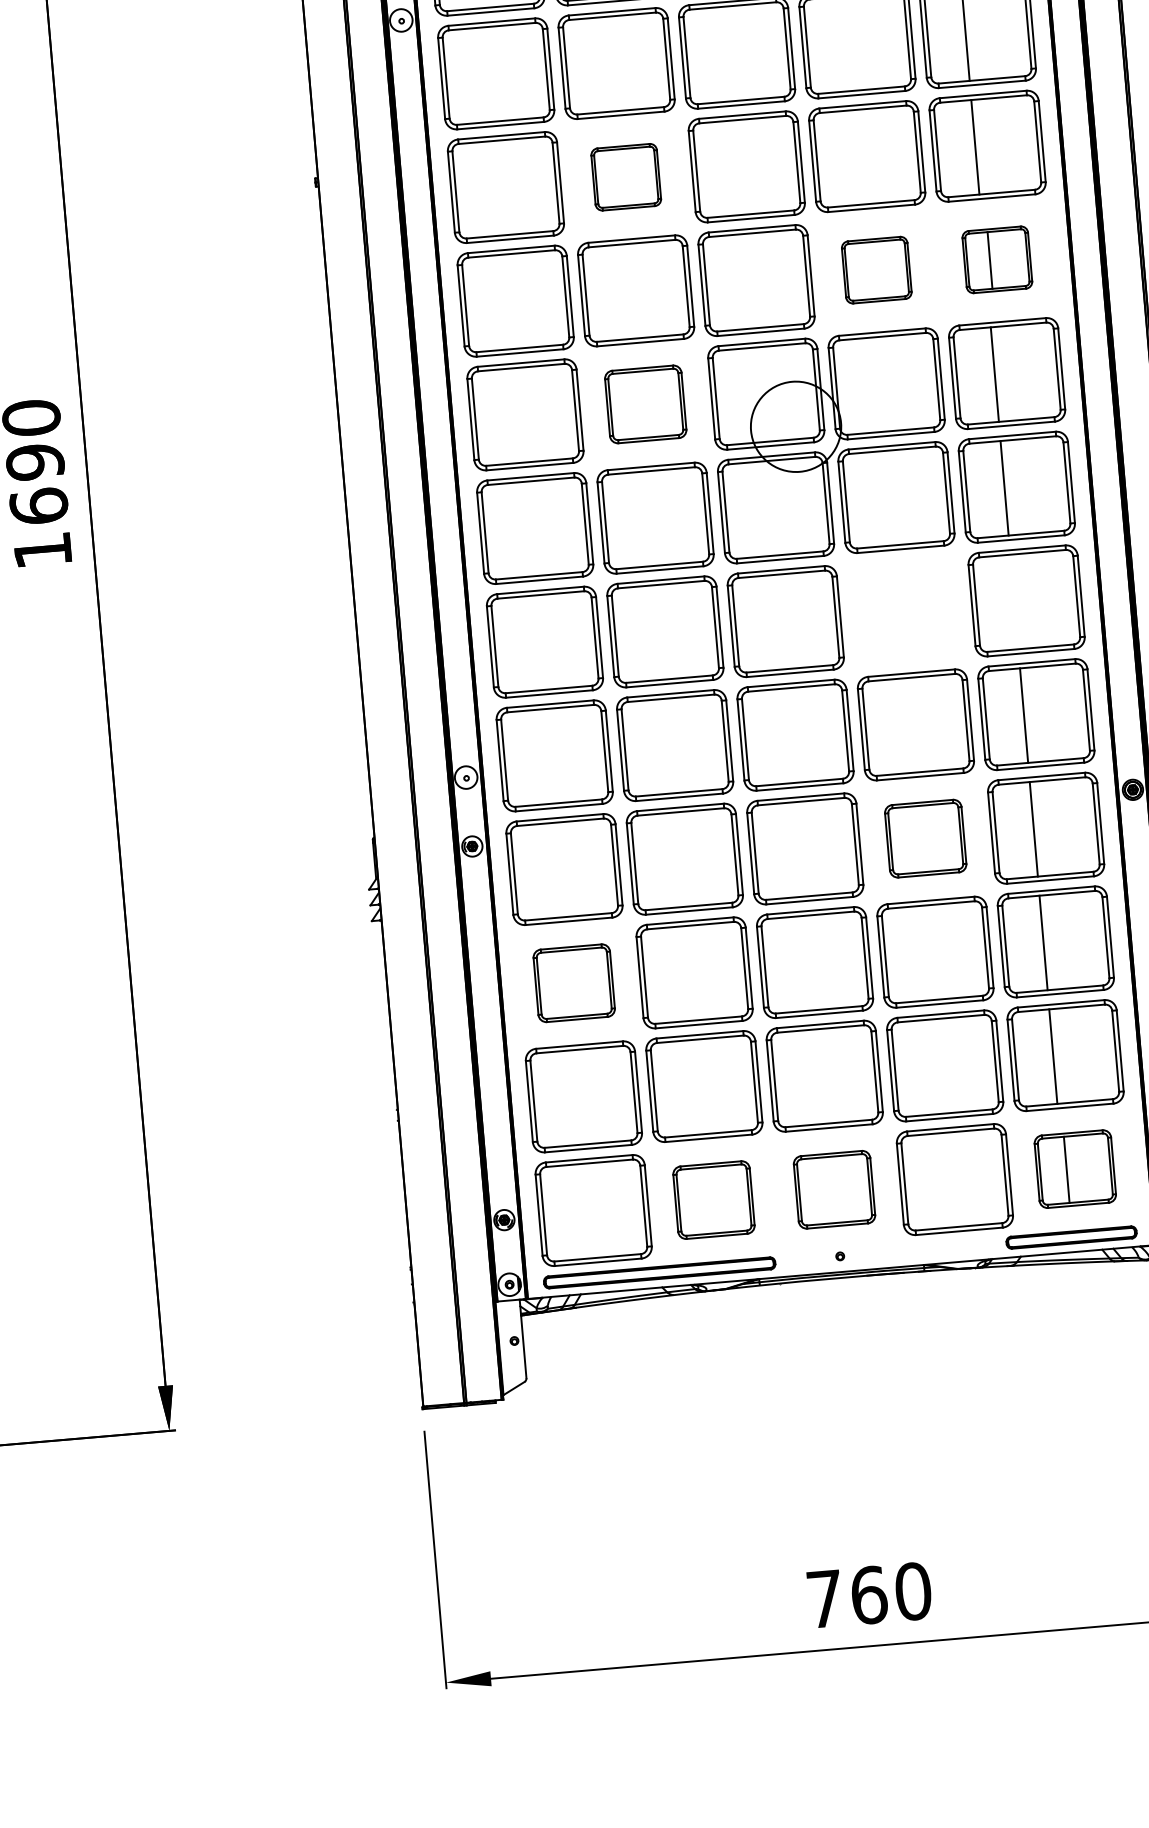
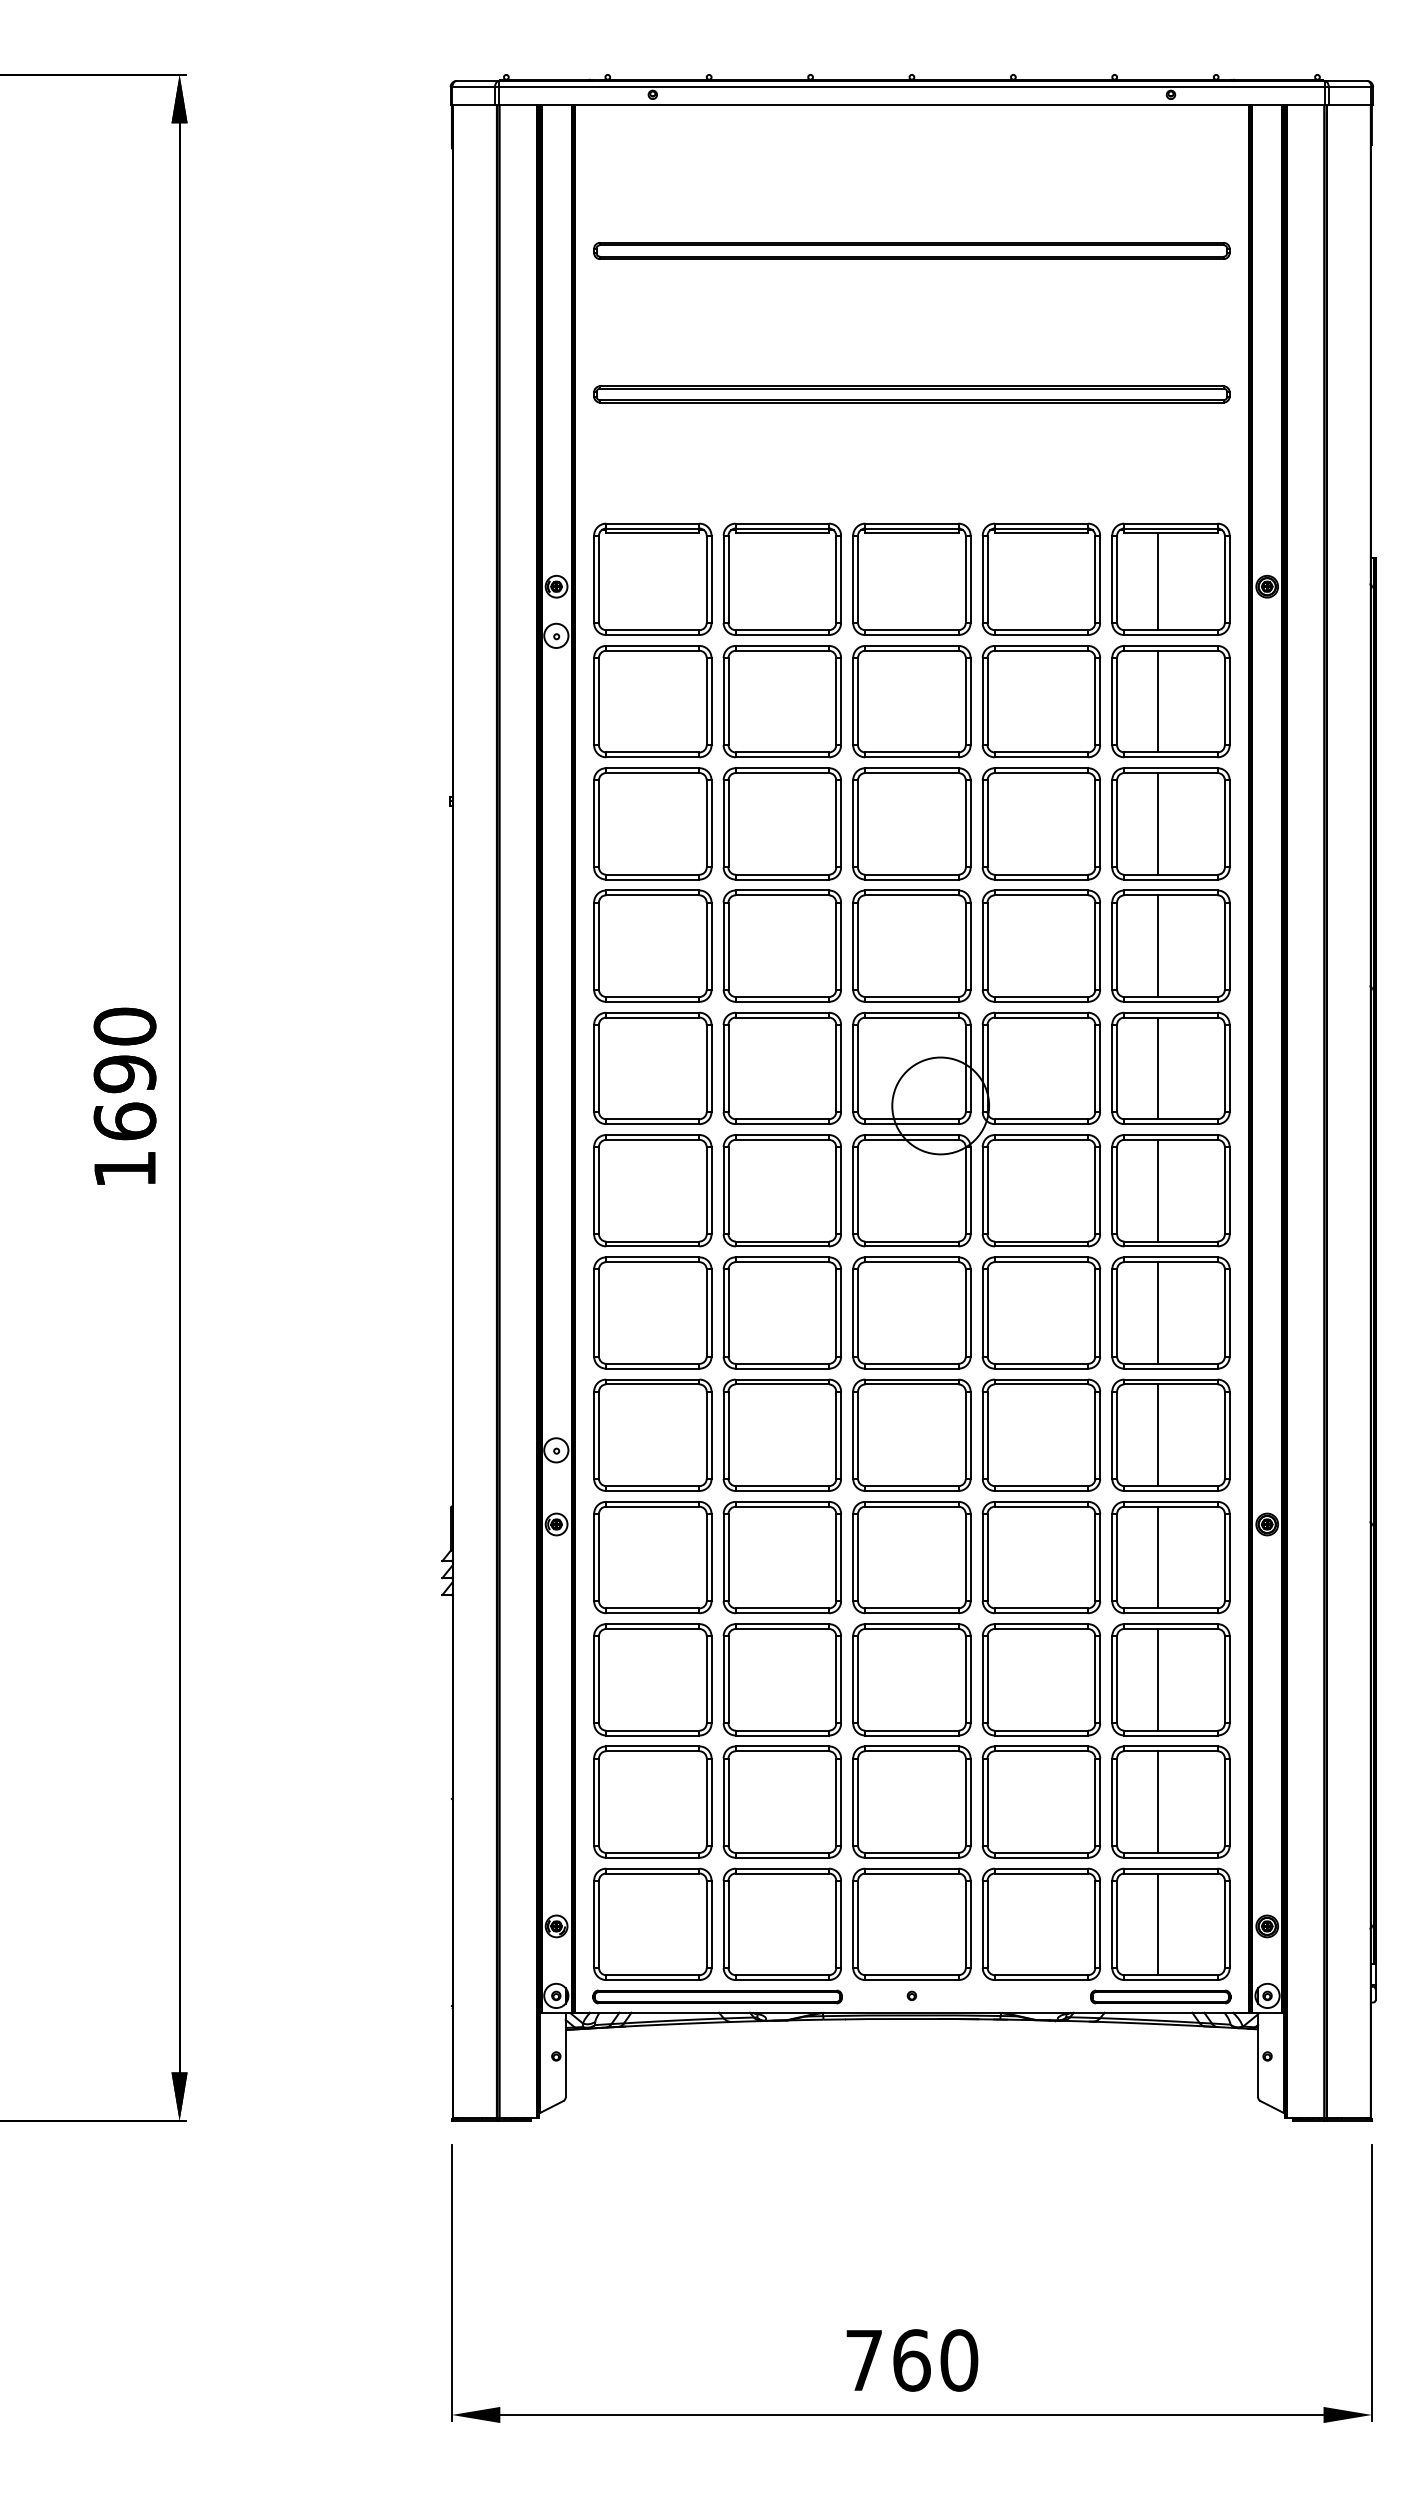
part: (625, 176) -> (781, 823), size x1.67
part: (996, 259) -> (1170, 945), size x1.67
part: (876, 269) -> (1040, 945), size x1.67
part: (644, 403) -> (781, 1067), size x1.43
line: (1014, 601) -> (1157, 1312), added
part: (906, 610) -> (1041, 1312), added
part: (925, 838) -> (1041, 1557), size x1.43
part: (573, 982) -> (652, 1679), size x1.43
part: (1074, 1168) -> (1170, 1923), size x1.43
part: (834, 1189) -> (911, 1923), size x1.43
part: (713, 1199) -> (781, 1923), size x1.43

